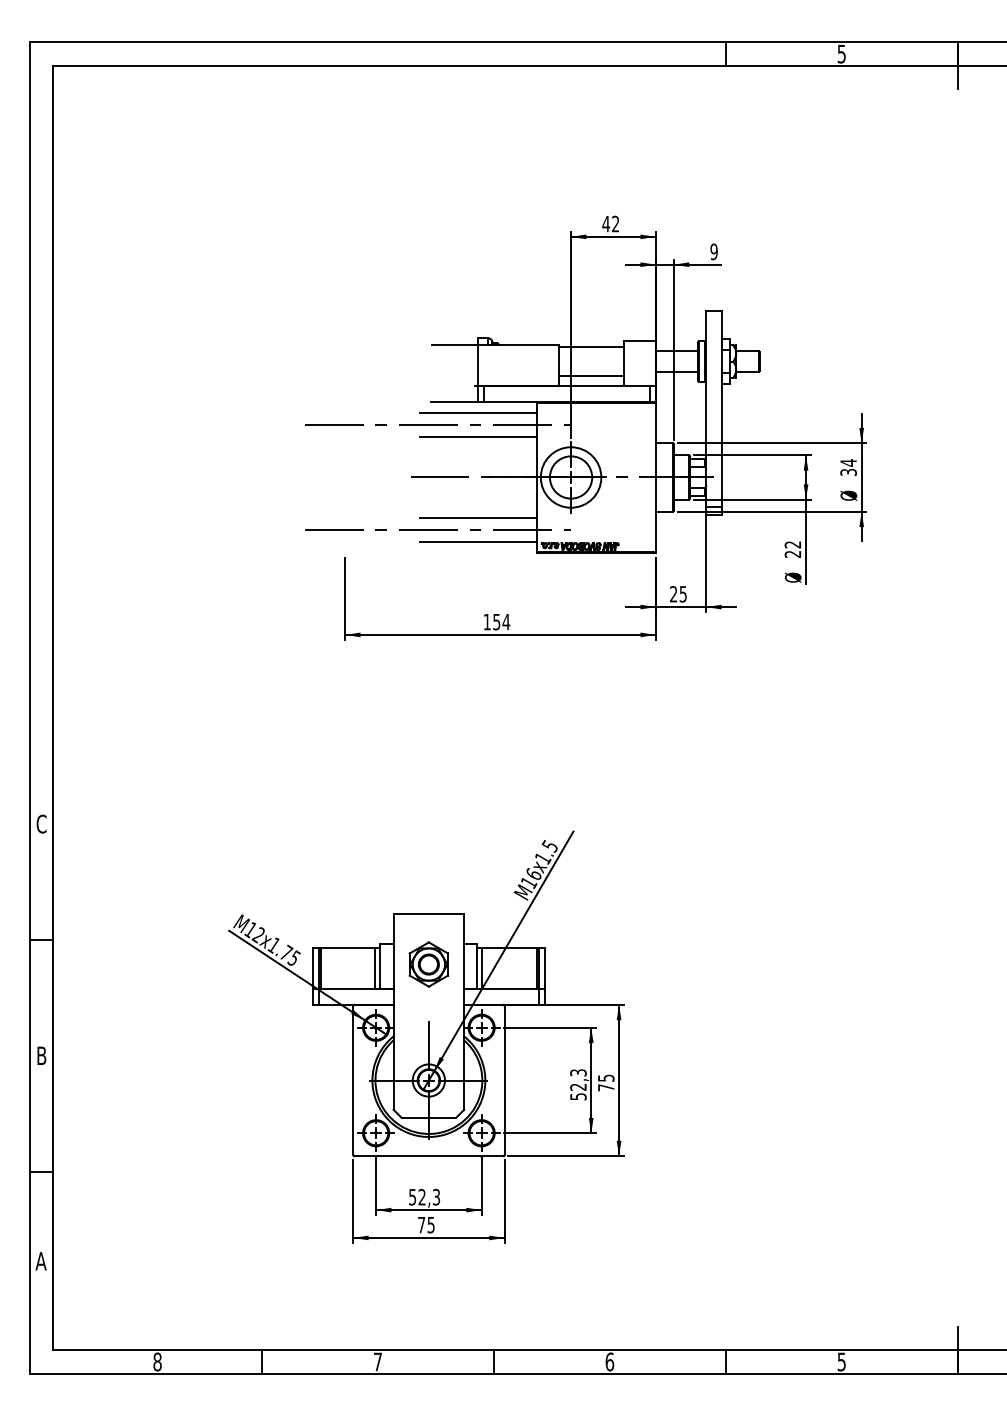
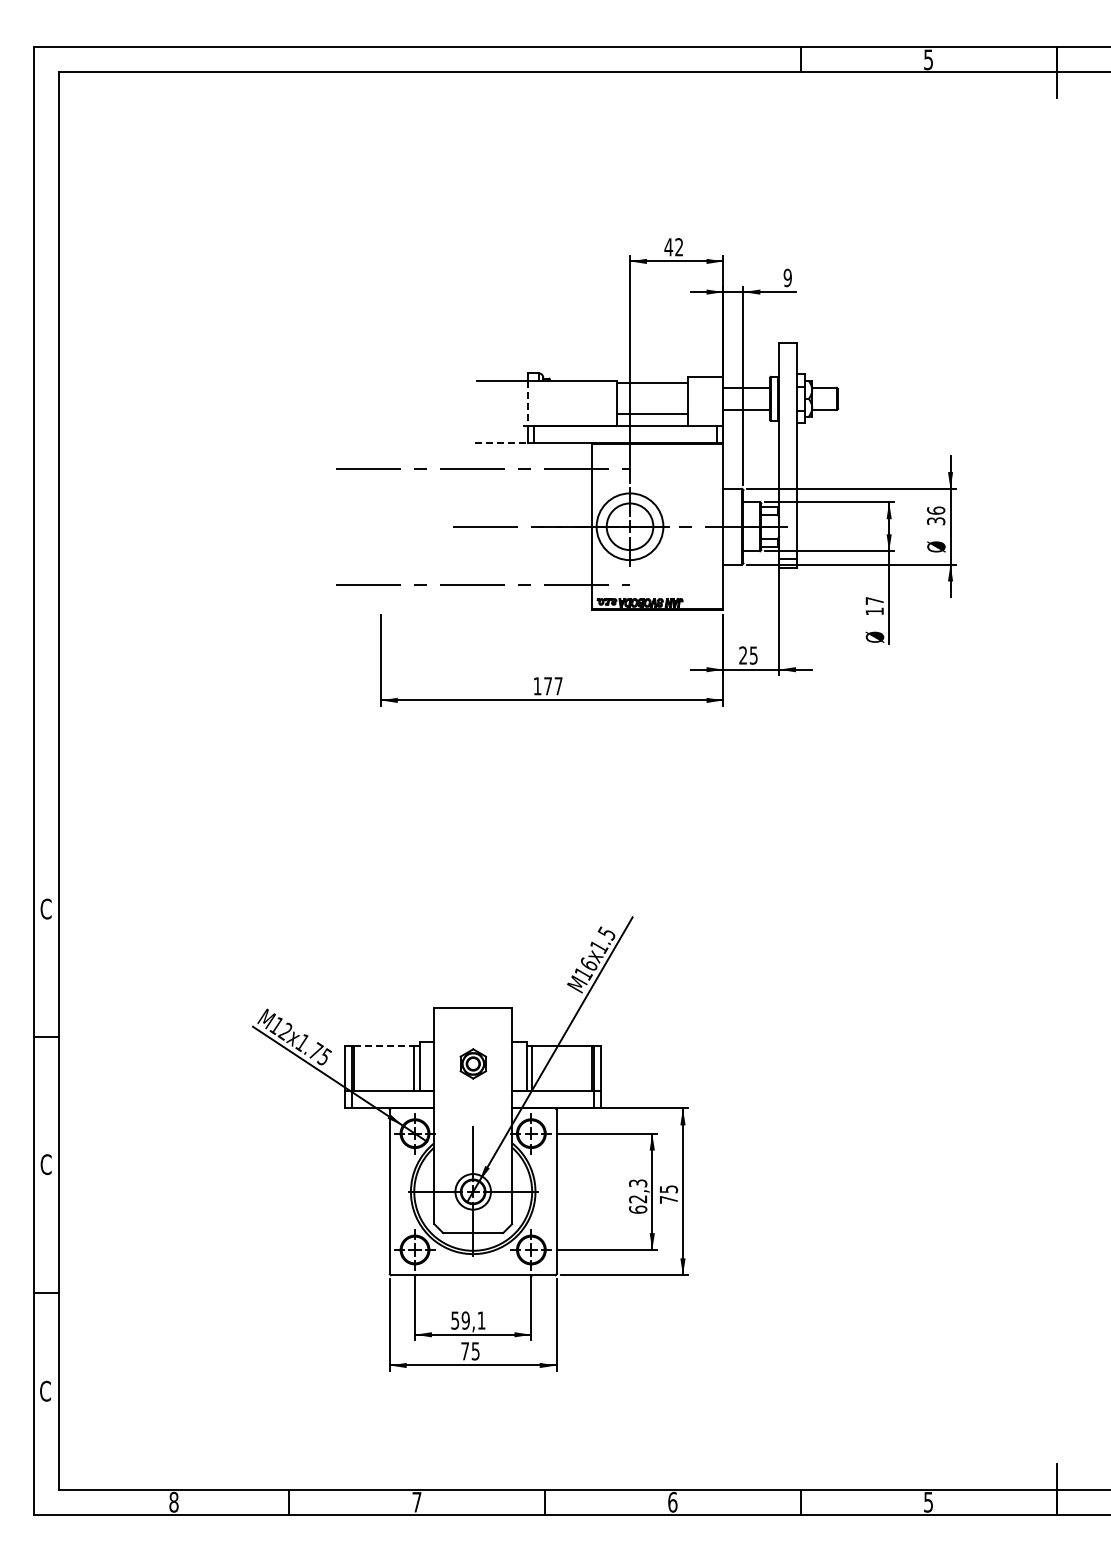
line: (478, 365) -> (527, 403), solid -> dashed
line: (455, 401) -> (502, 443), solid -> dashed
line: (478, 412) -> (527, 455), removed
line: (478, 436) -> (527, 481), removed
text: (848, 462) -> (936, 510), 34 -> 36
line: (478, 518) -> (527, 571), removed
line: (478, 542) -> (527, 598), removed
text: (792, 549) -> (874, 606), 22 -> 17
text: (501, 622) -> (553, 686), 154 -> 177
line: (348, 948) -> (384, 1046), solid -> dashed
part: (429, 964) -> (473, 1063), size x0.6
text: (41, 1055) -> (45, 1164), B -> C
text: (578, 1096) -> (638, 1209), 52,3 -> 62,3
text: (429, 1197) -> (473, 1320), 52,3 -> 59,1
text: (41, 1260) -> (45, 1390), A -> C

